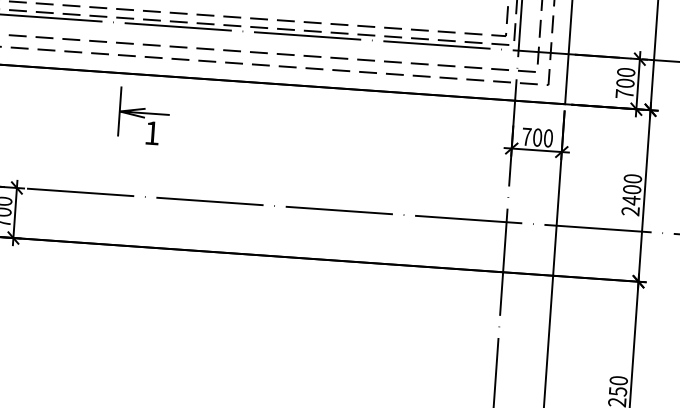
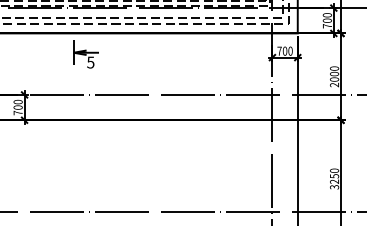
text: (151, 133) -> (90, 62), 1 -> 5
text: (631, 200) -> (334, 79), 2400 -> 2000

